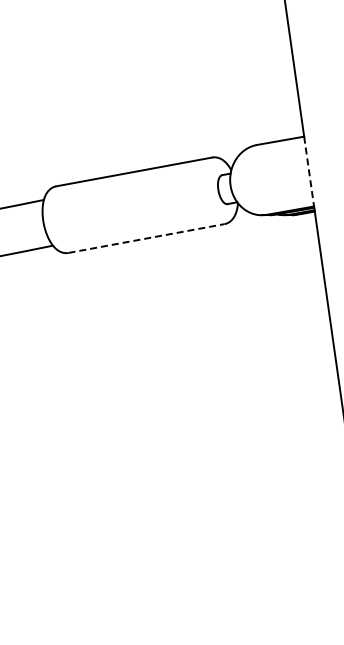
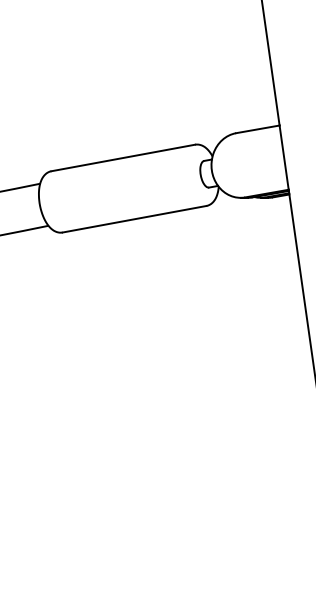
line: (309, 172) -> (284, 158), dashed -> solid
line: (147, 238) -> (135, 219), dashed -> solid

